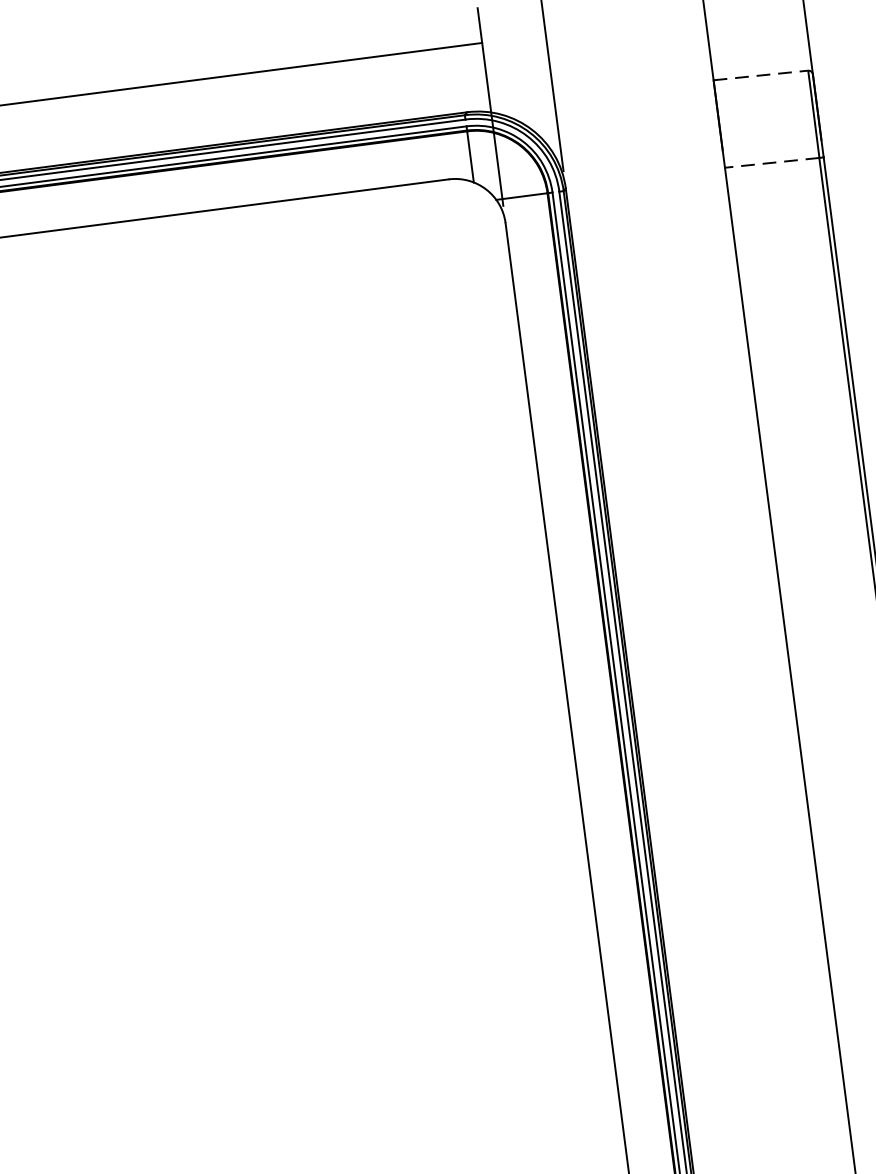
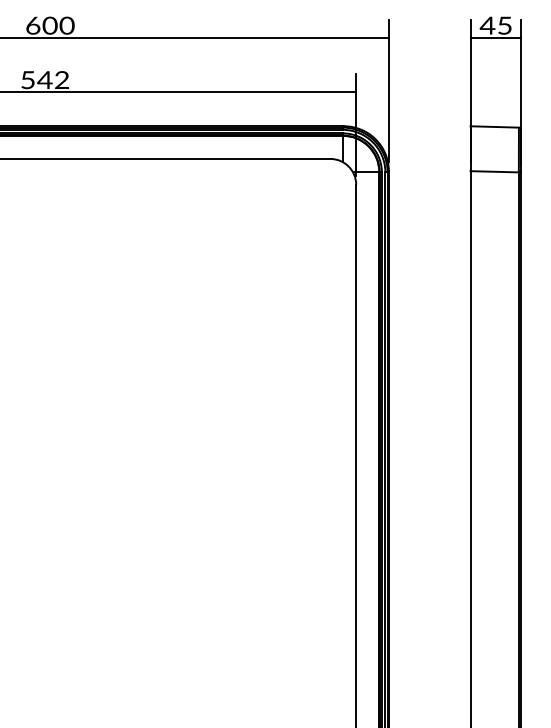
line: (762, 74) -> (495, 126), dashed -> solid
line: (771, 162) -> (494, 171), dashed -> solid

